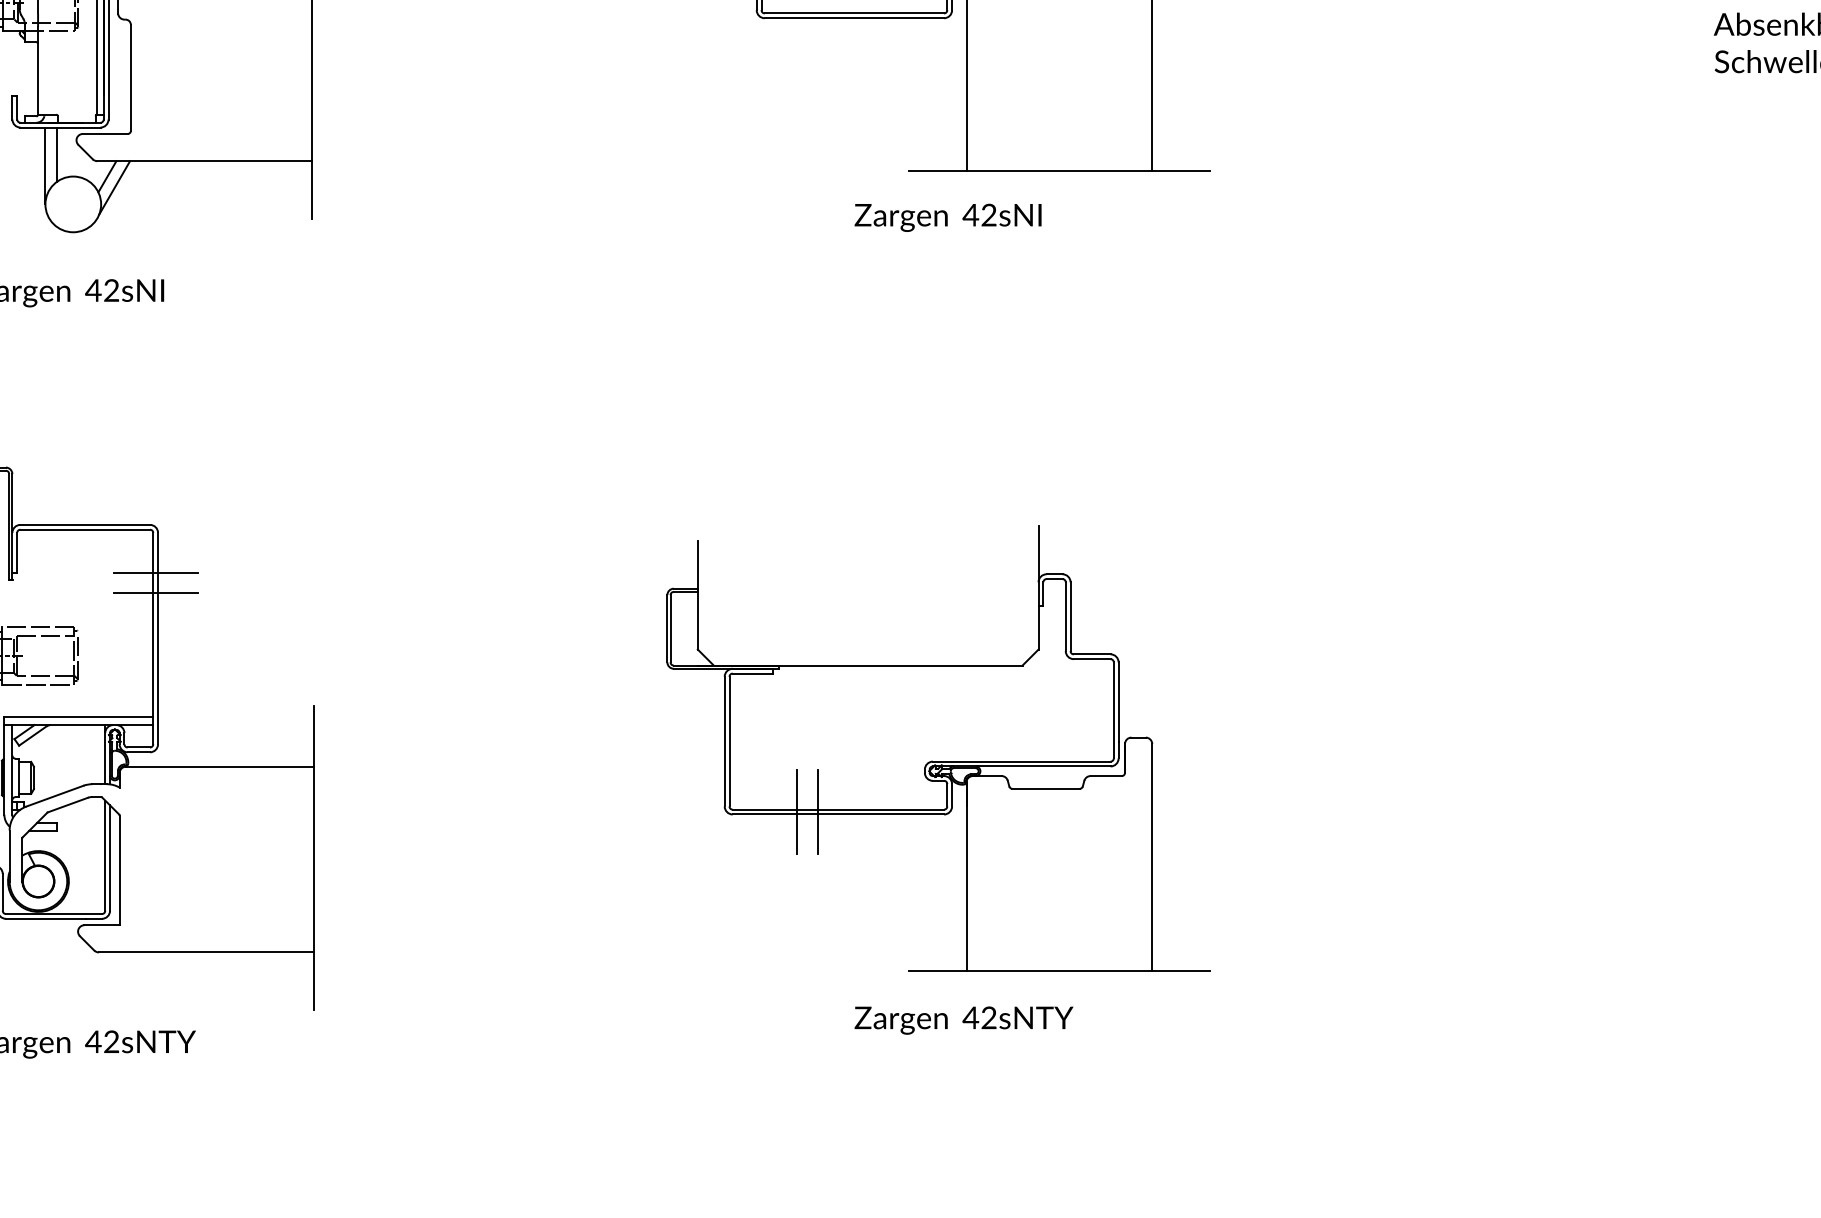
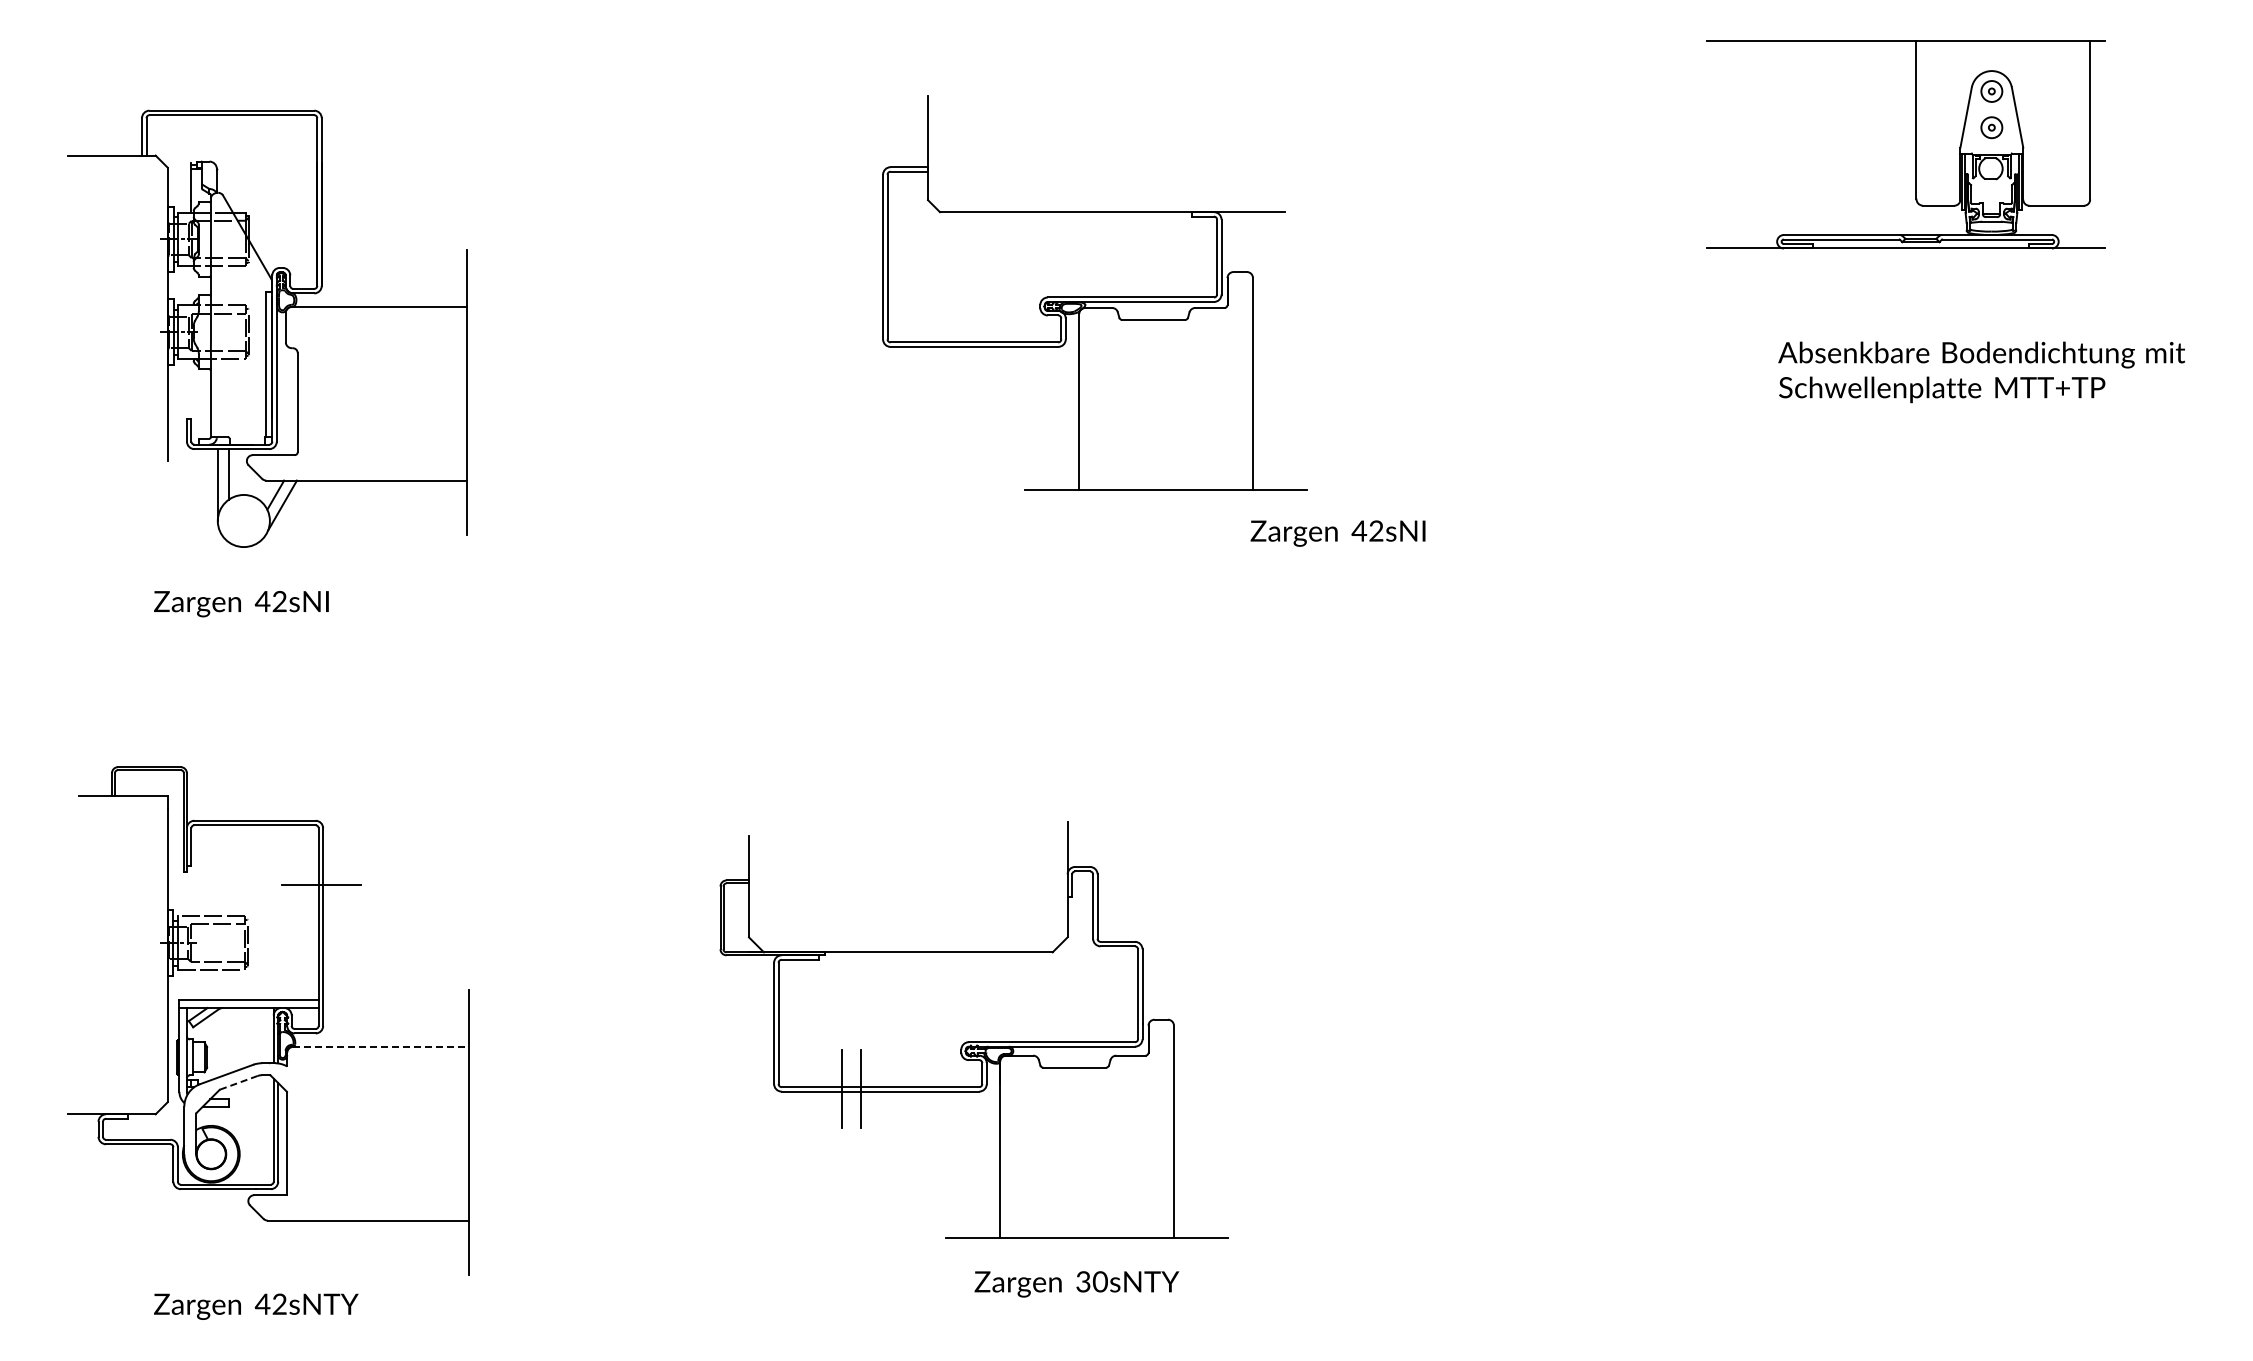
text: (947, 217) -> (1337, 533), moved
line: (156, 572) -> (321, 865), removed
part: (937, 748) -> (973, 1029), moved
line: (219, 766) -> (380, 1046), solid -> dashed
line: (67, 804) -> (238, 1082), solid -> dashed
text: (979, 1017) -> (1091, 1281), 42sNTY -> 30sNTY

